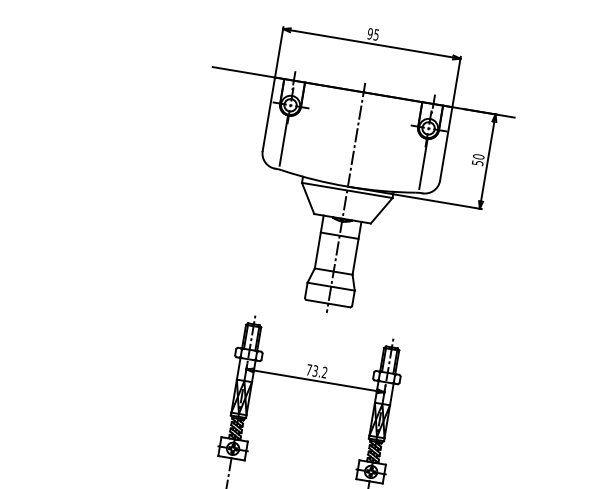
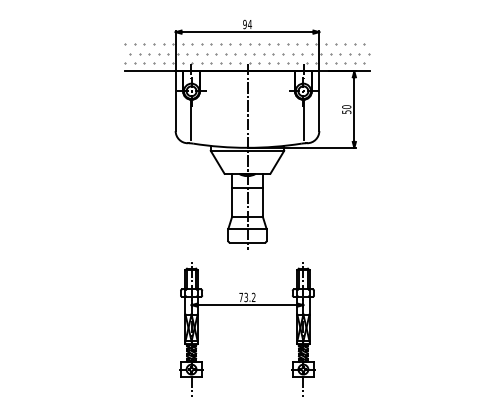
text: (375, 34) -> (249, 24), 95 -> 94
hatch: (366, 70) -> (246, 53), added

